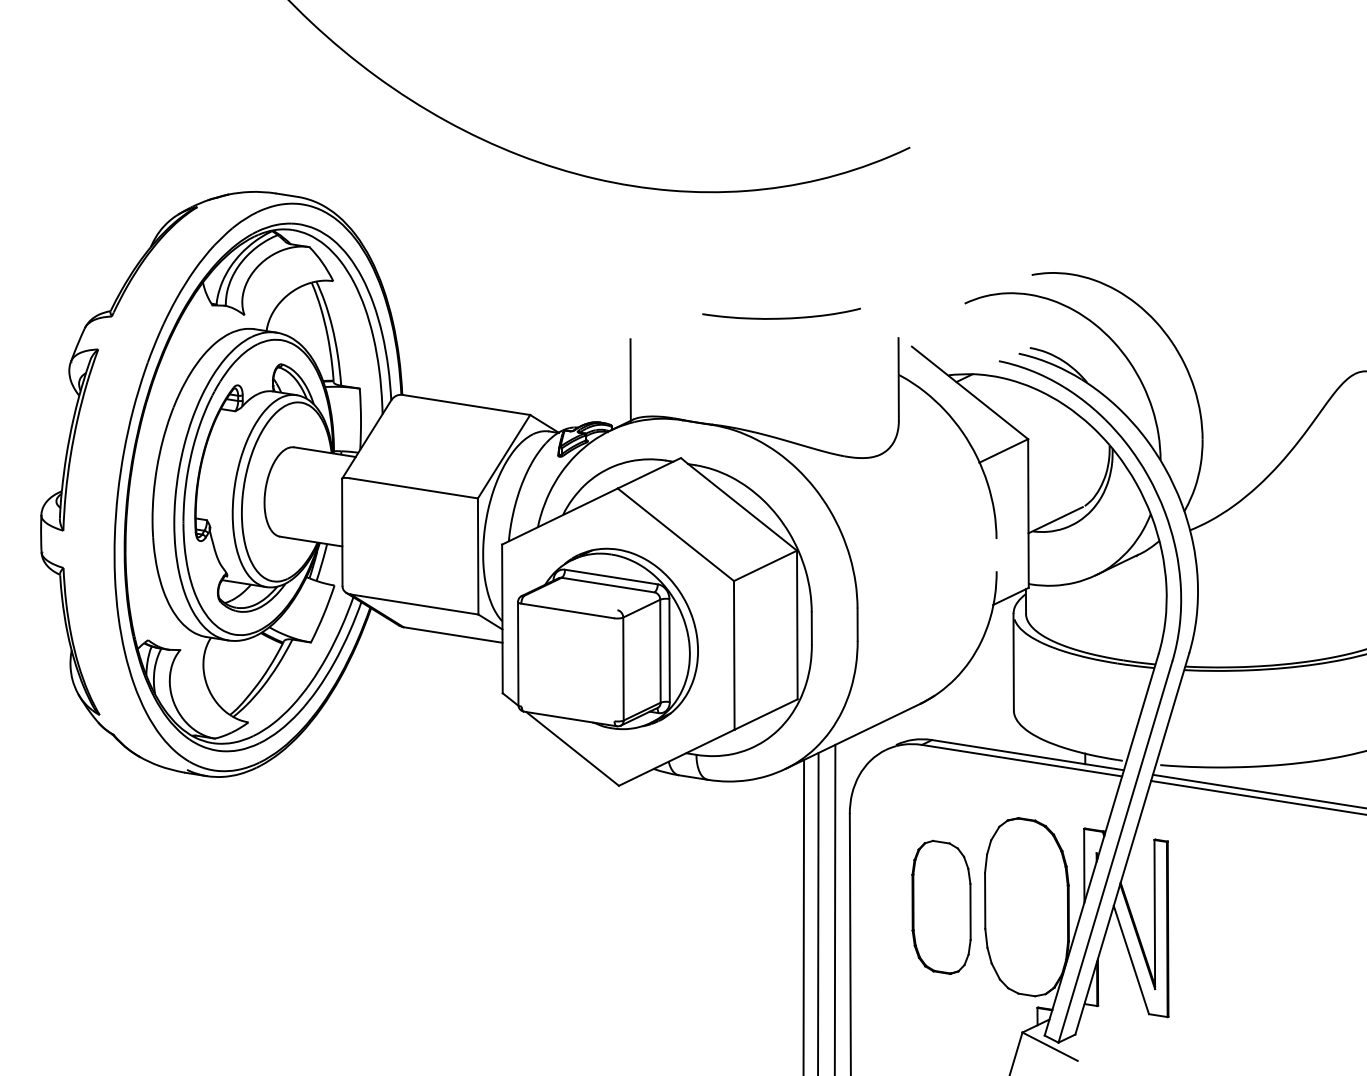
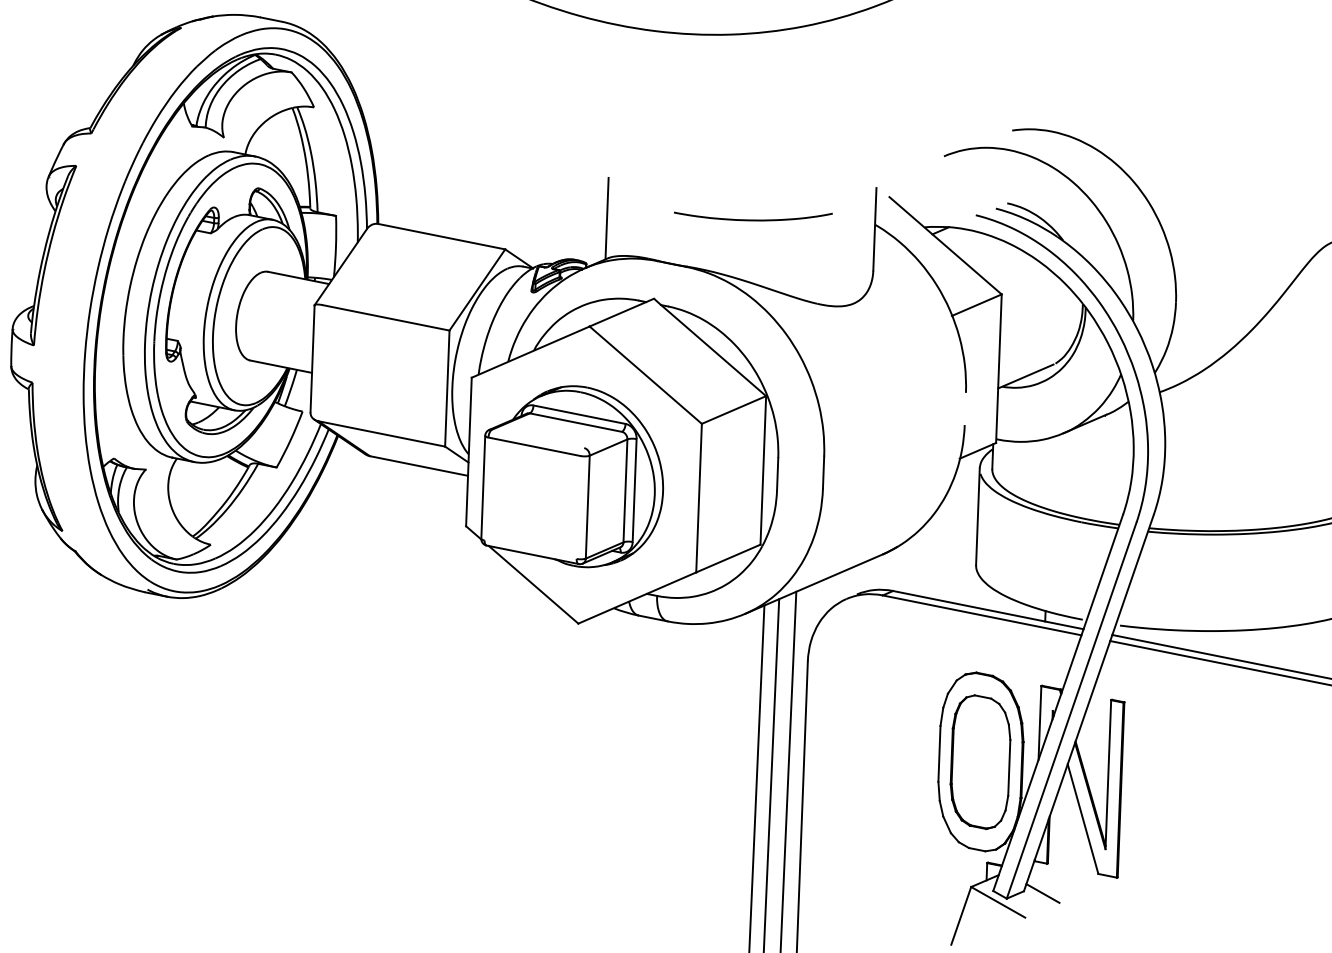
curve: (781, 317) -> (752, 219), moved
part: (941, 906) -> (980, 761), moved
line: (1094, 1035) -> (1043, 892), added

